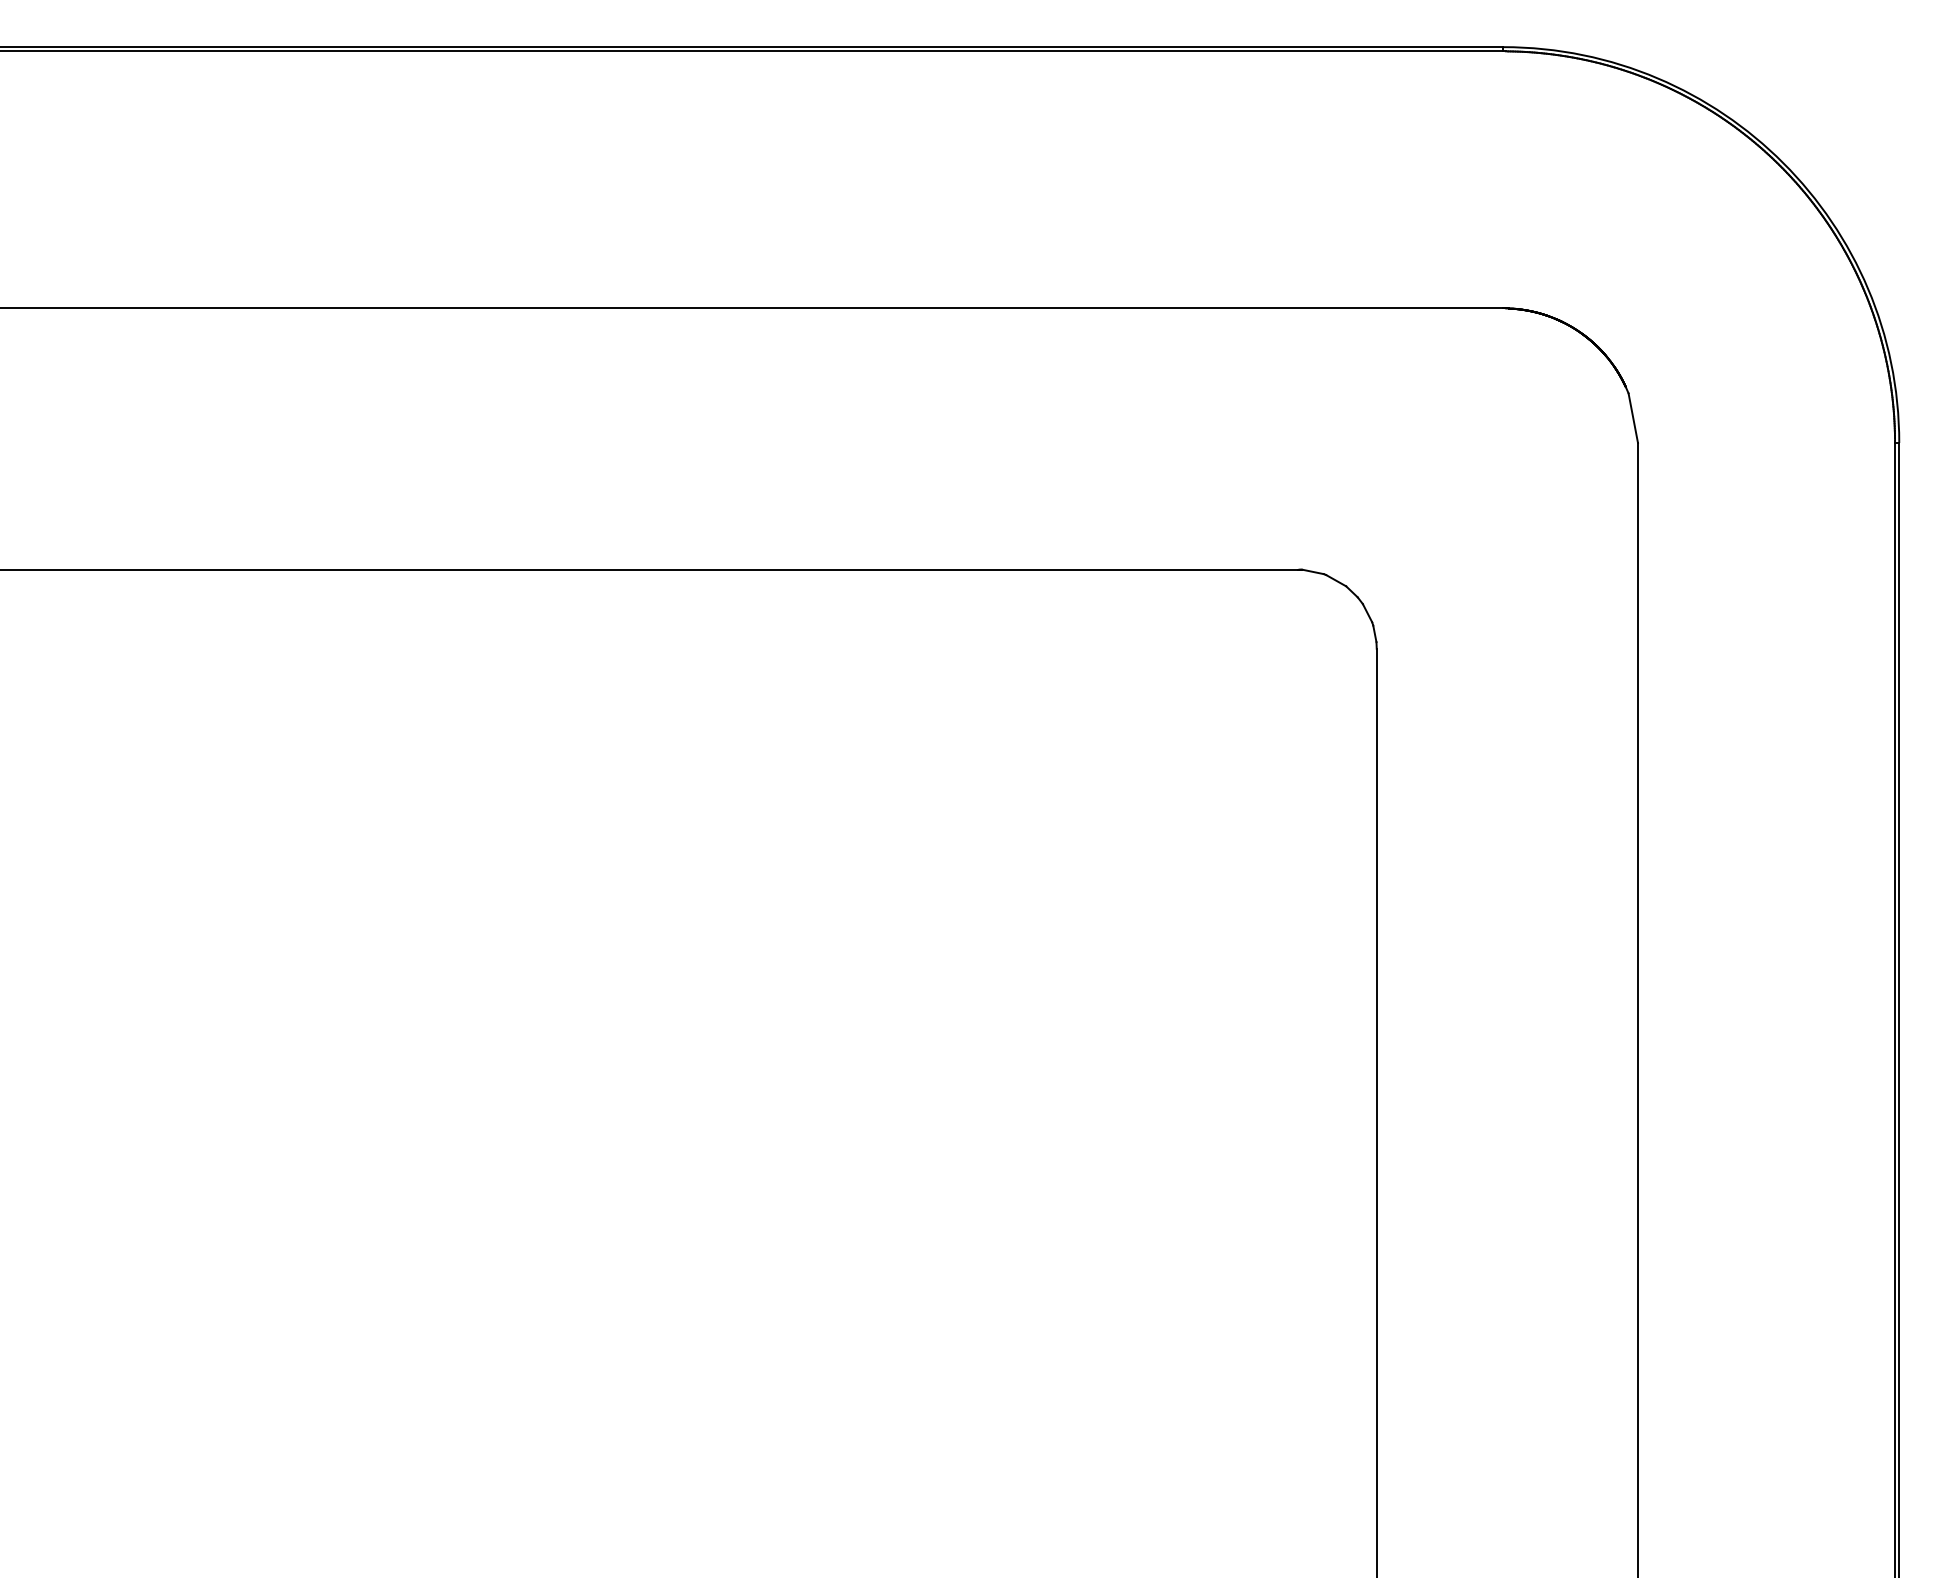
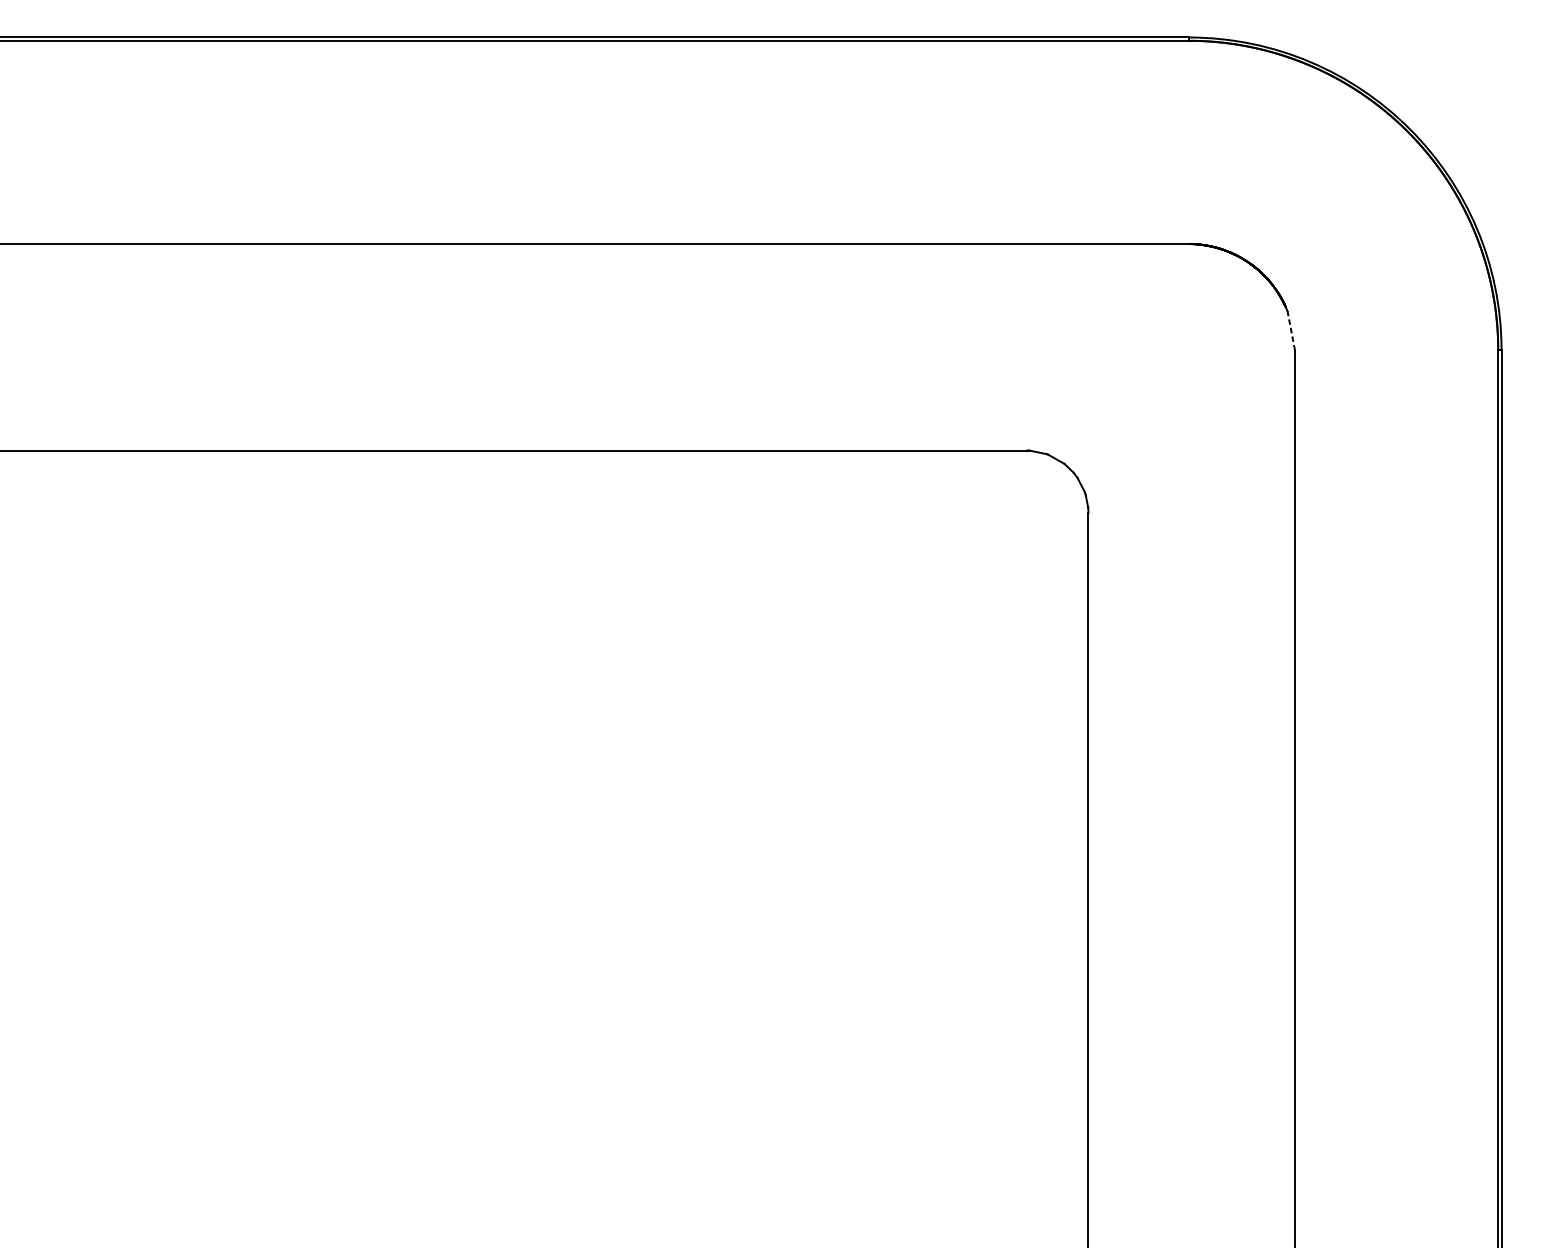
line: (1633, 417) -> (1291, 330), solid -> dashed

